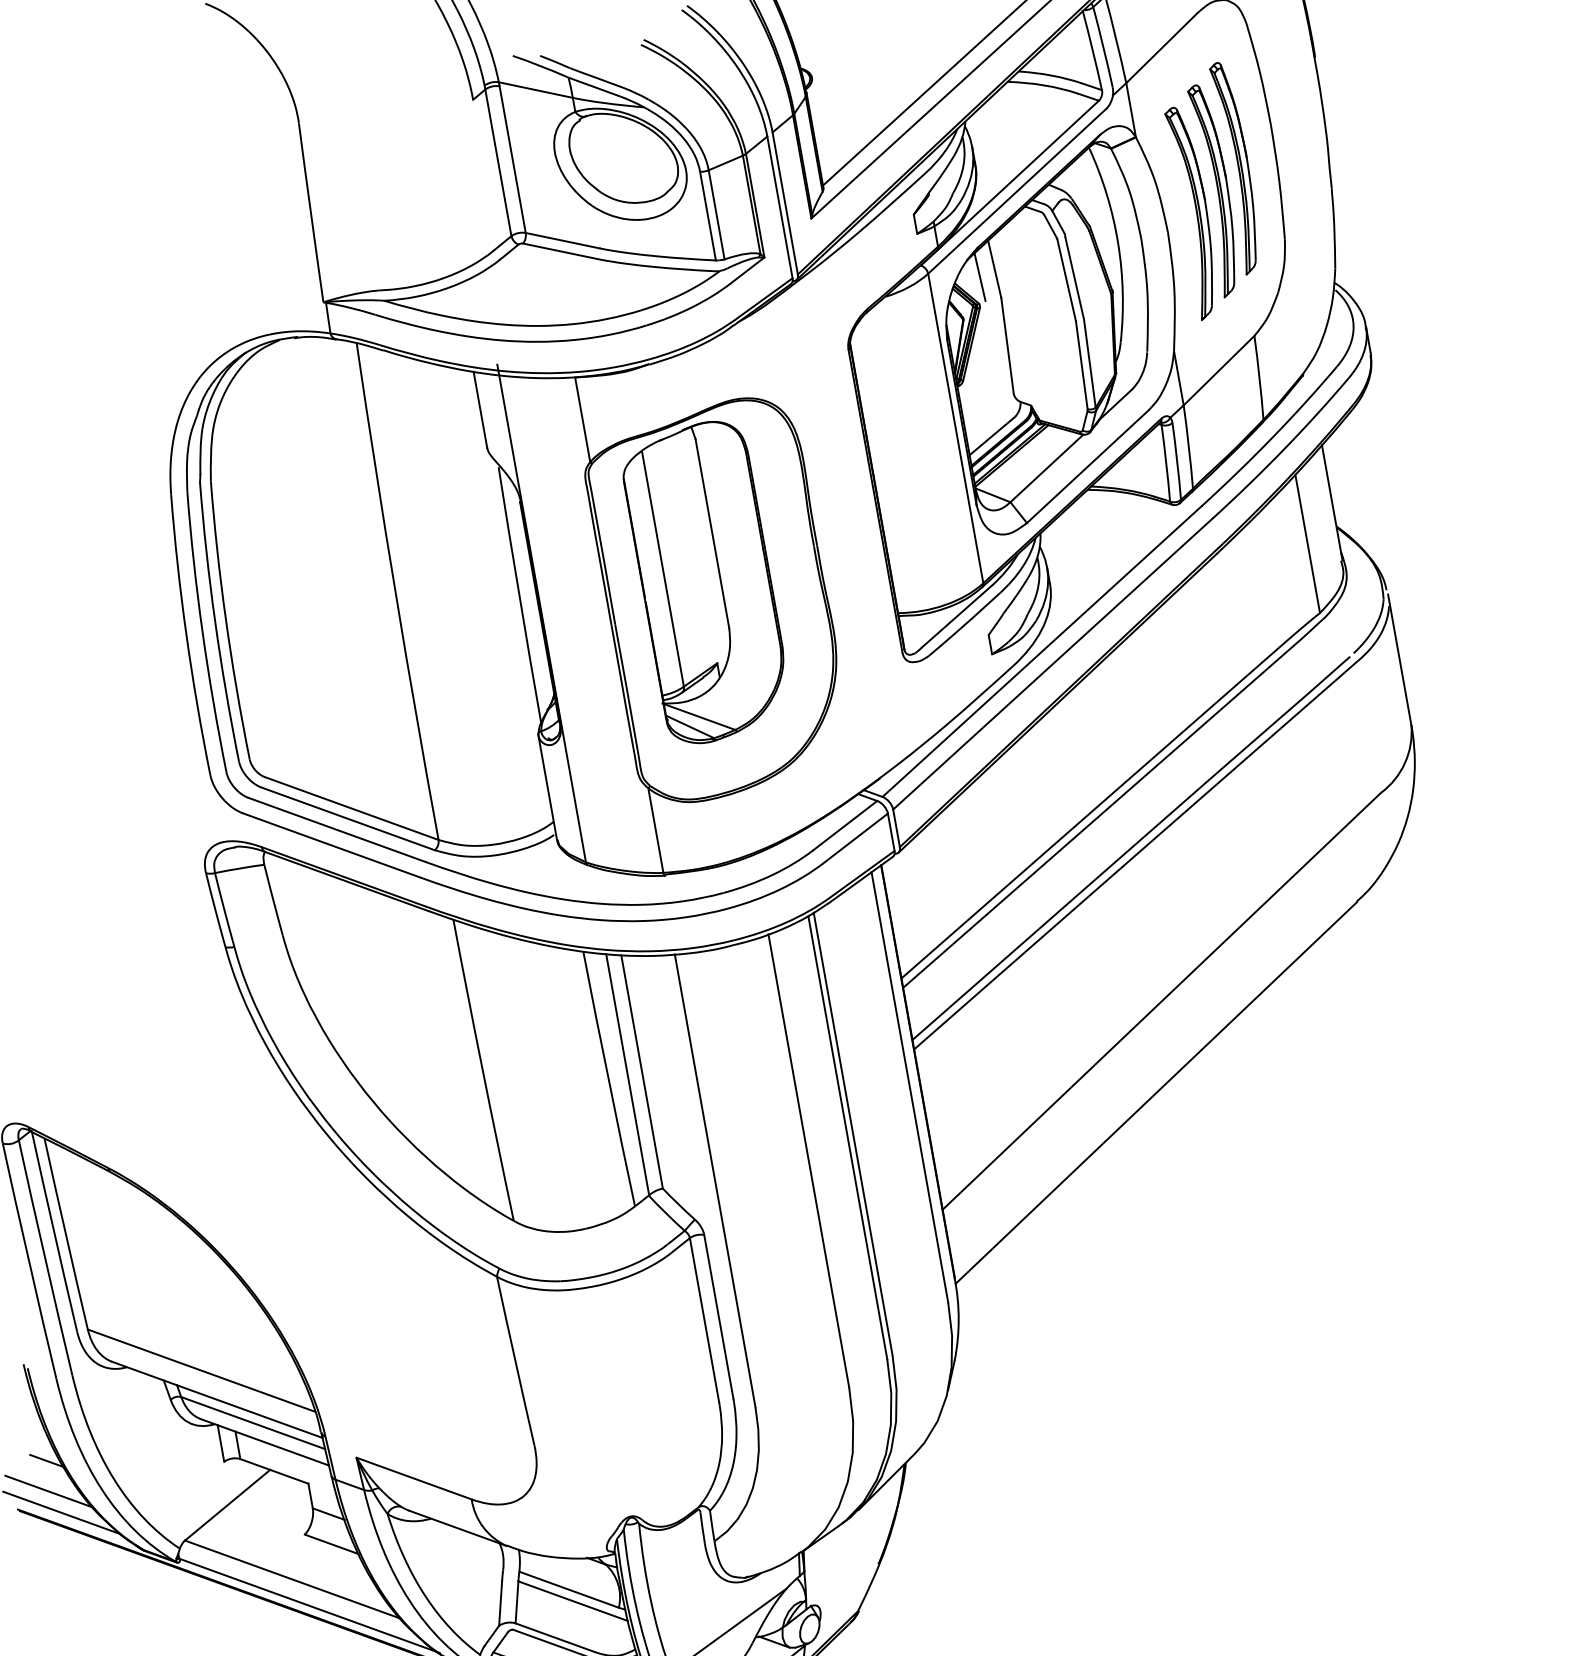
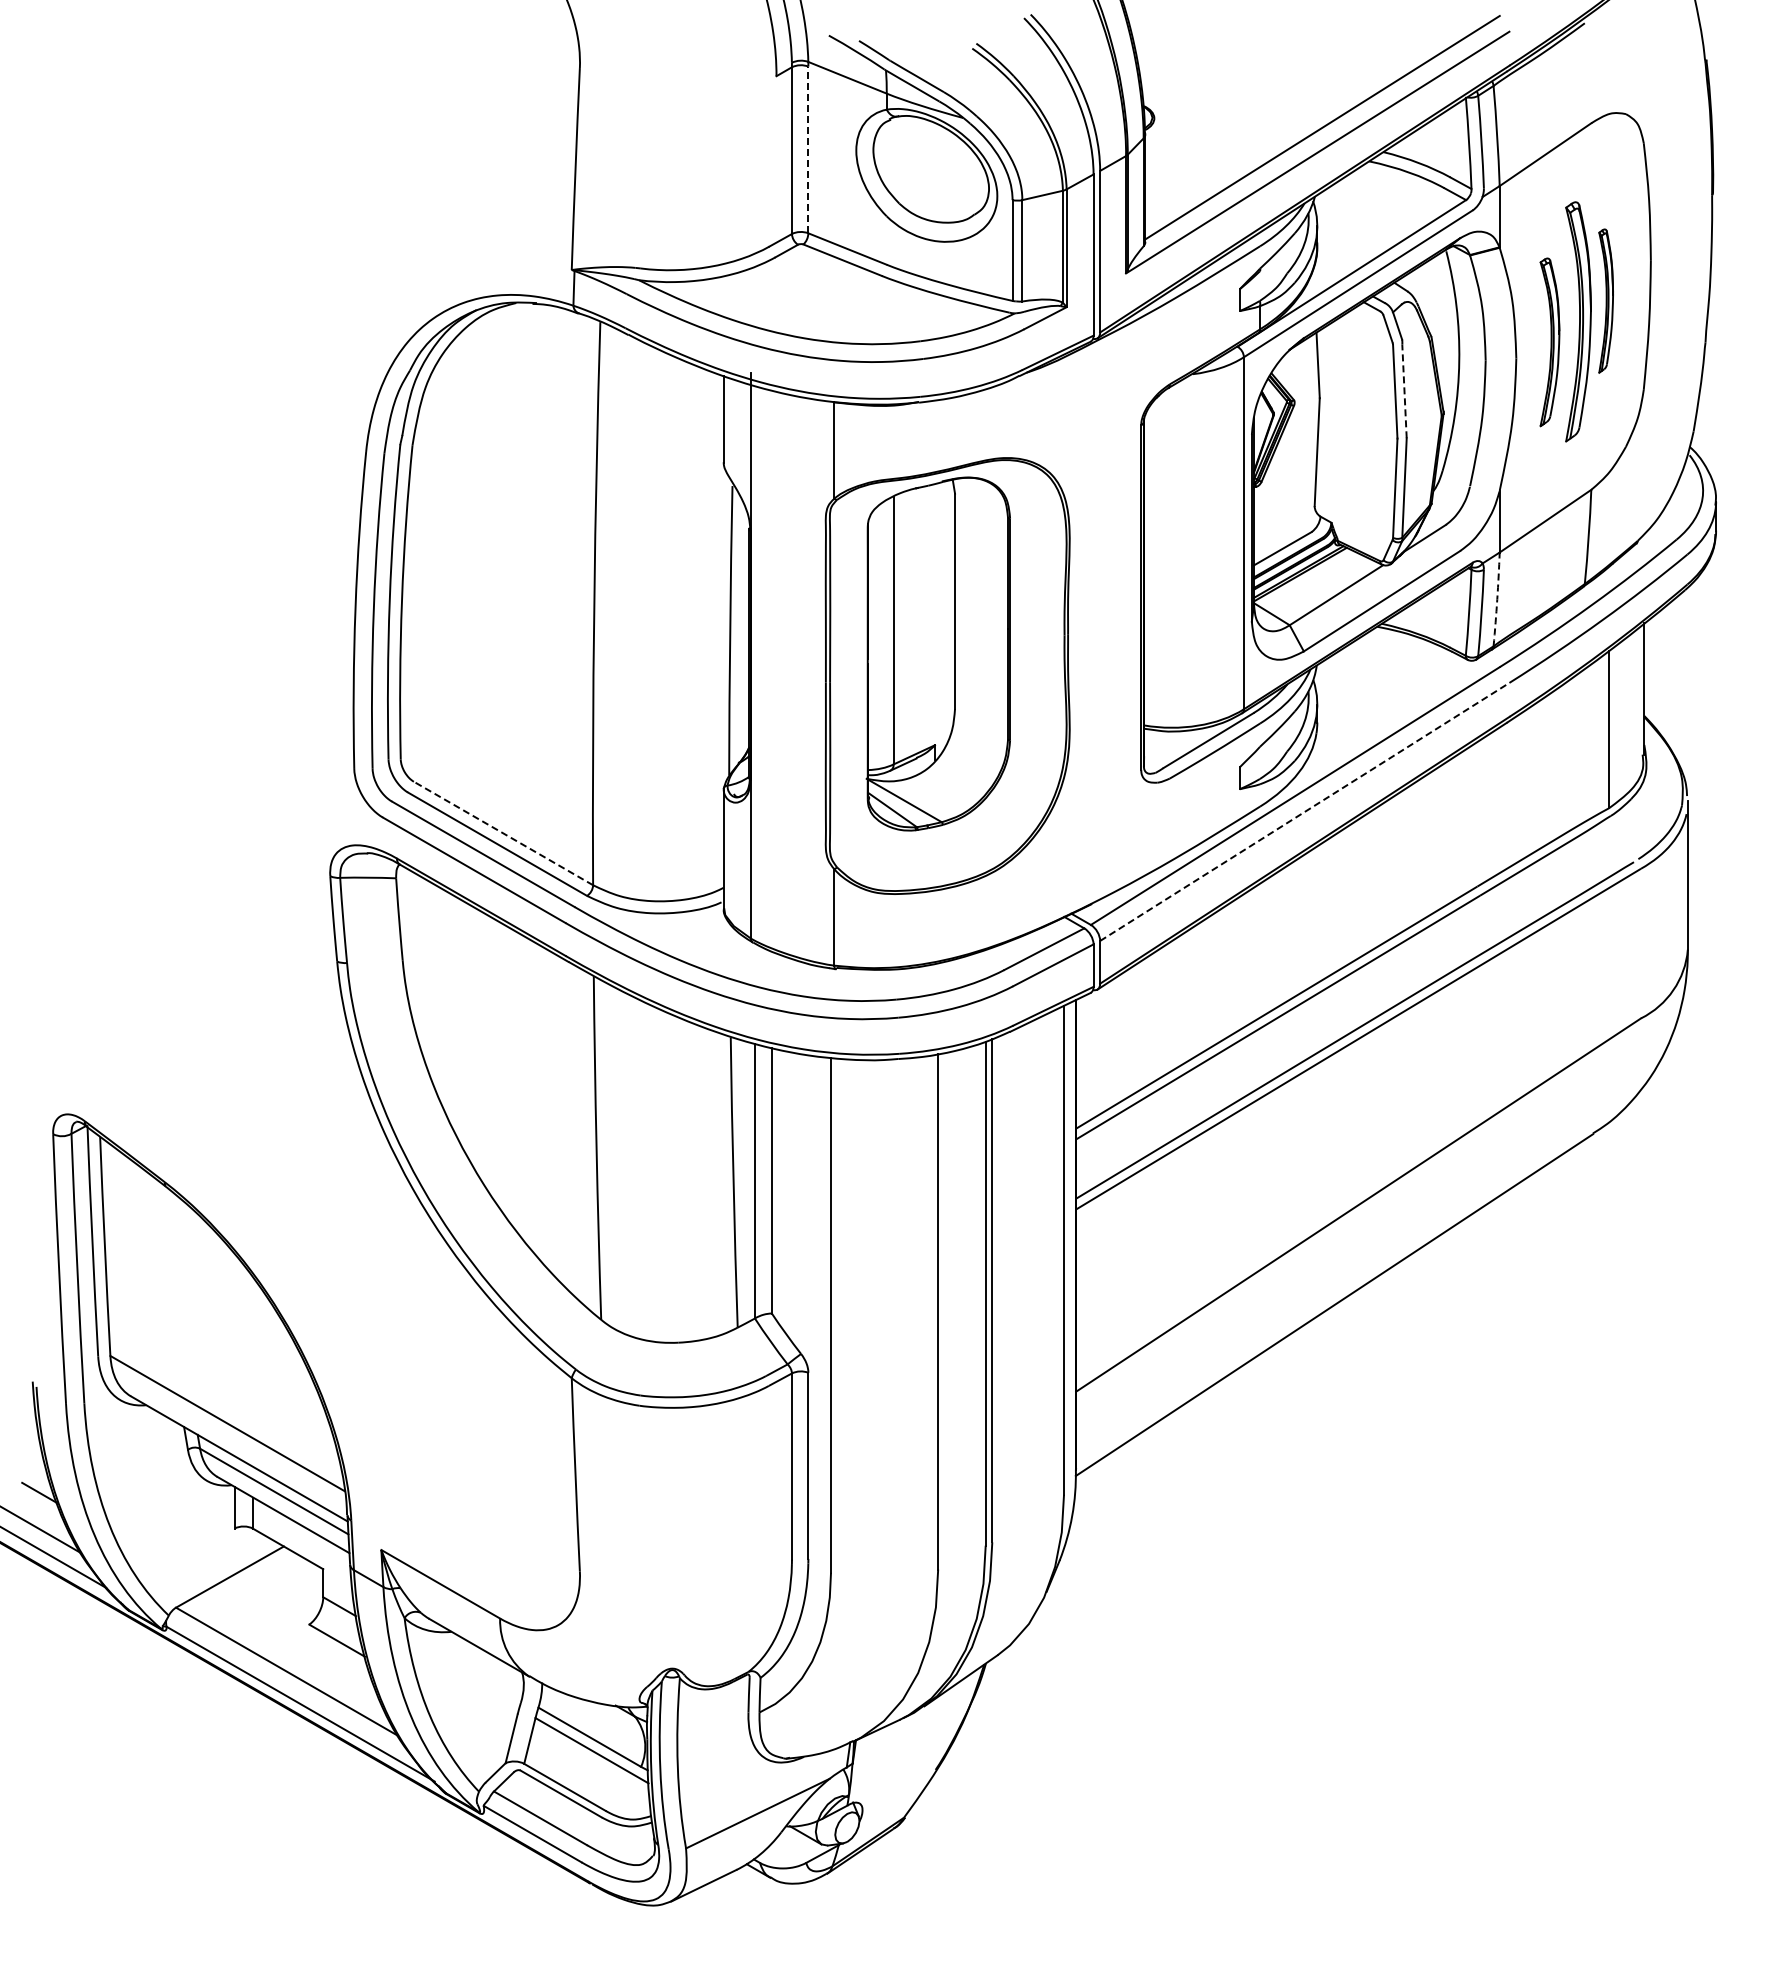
line: (512, 159) -> (808, 149), solid -> dashed
part: (1237, 167) -> (1605, 300), size x0.6
part: (1194, 212) -> (1549, 342), size x0.7
line: (980, 276) -> (1300, 370), removed
line: (1074, 278) -> (1404, 391), solid -> dashed
arc: (1189, 447) -> (1497, 599), solid -> dashed
line: (1052, 663) -> (1304, 811), solid -> dashed
line: (351, 808) -> (503, 833), solid -> dashed

